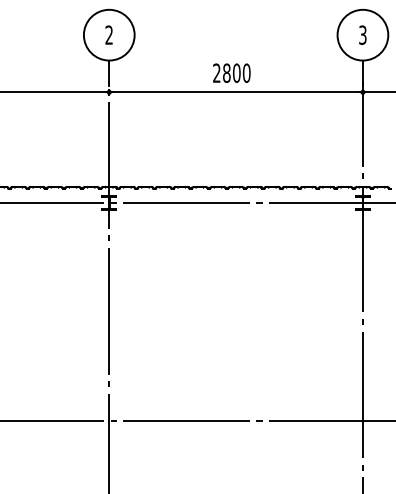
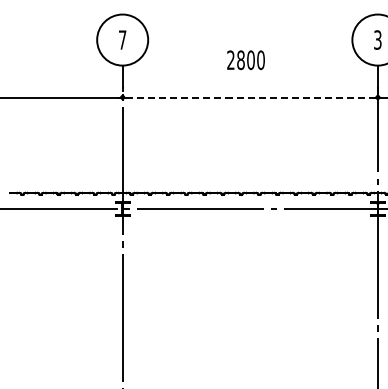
text: (108, 34) -> (121, 39), 2 -> 7
text: (231, 72) -> (245, 59), moved
line: (236, 92) -> (250, 97), solid -> dashed

